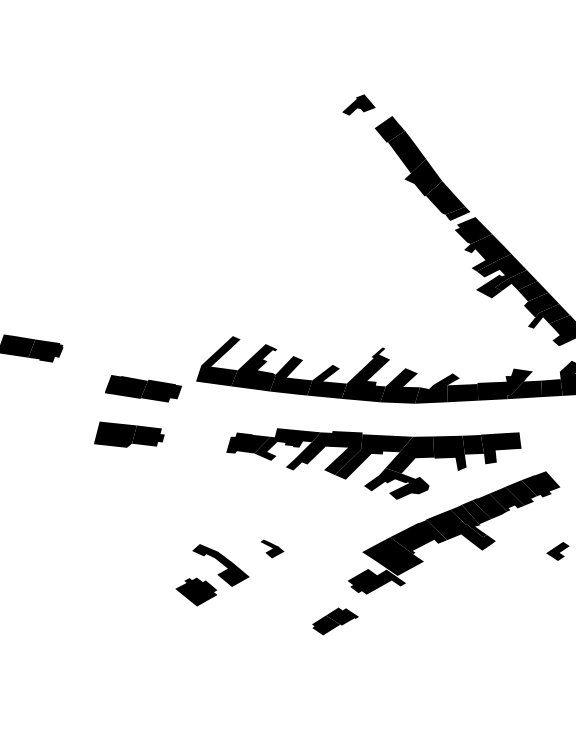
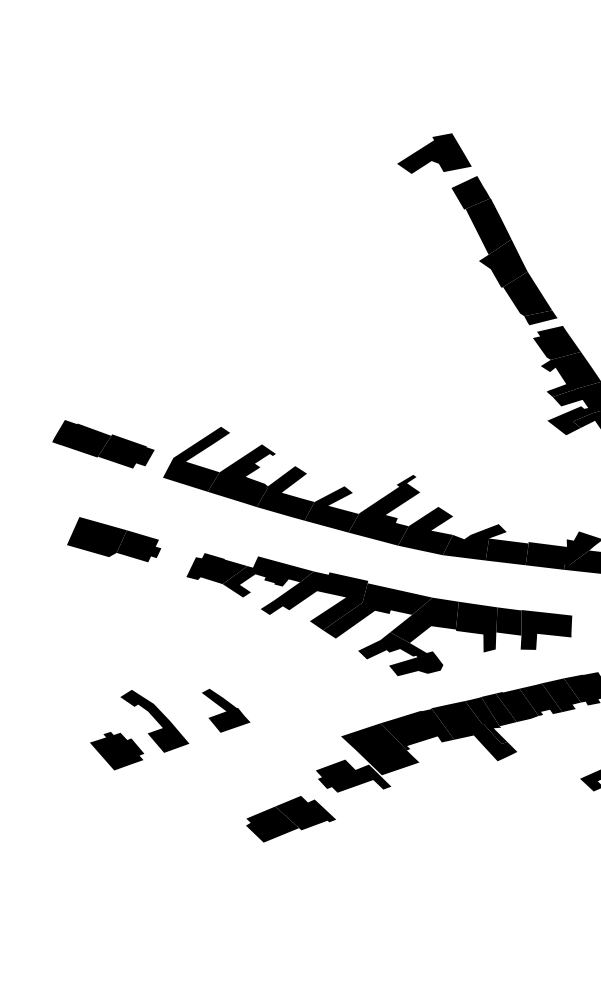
part: (358, 104) -> (435, 153), size x1.67
part: (143, 388) -> (103, 444), moved
part: (129, 434) -> (115, 540), moved
part: (272, 548) -> (225, 711), size x1.67
part: (335, 621) -> (290, 820), size x1.43

